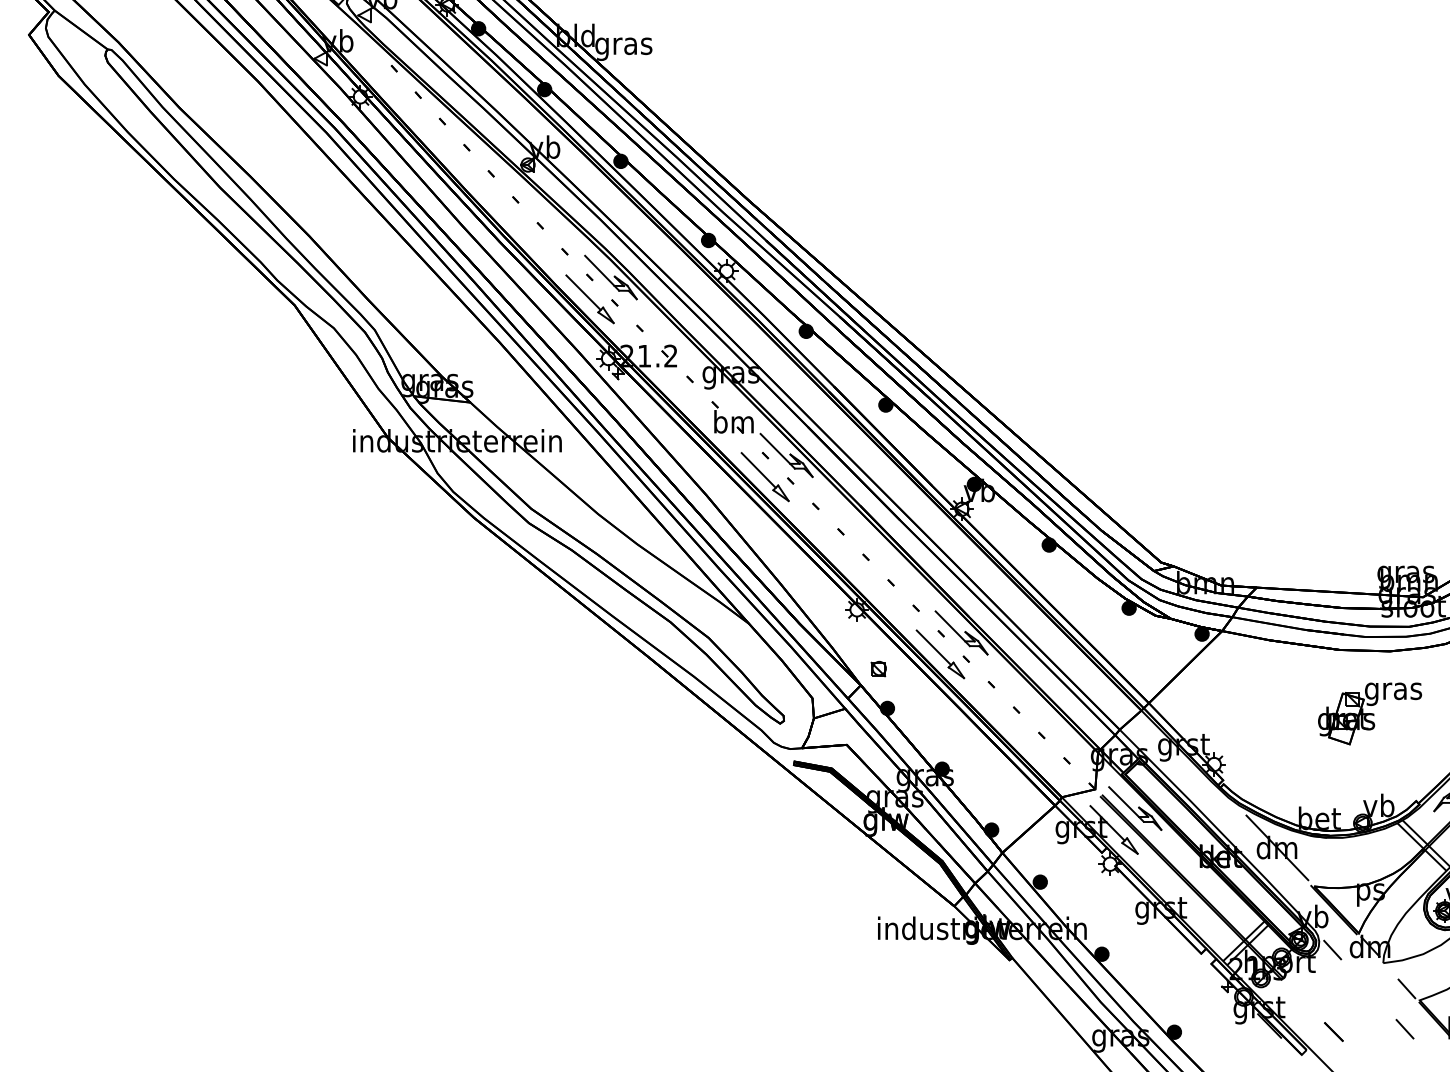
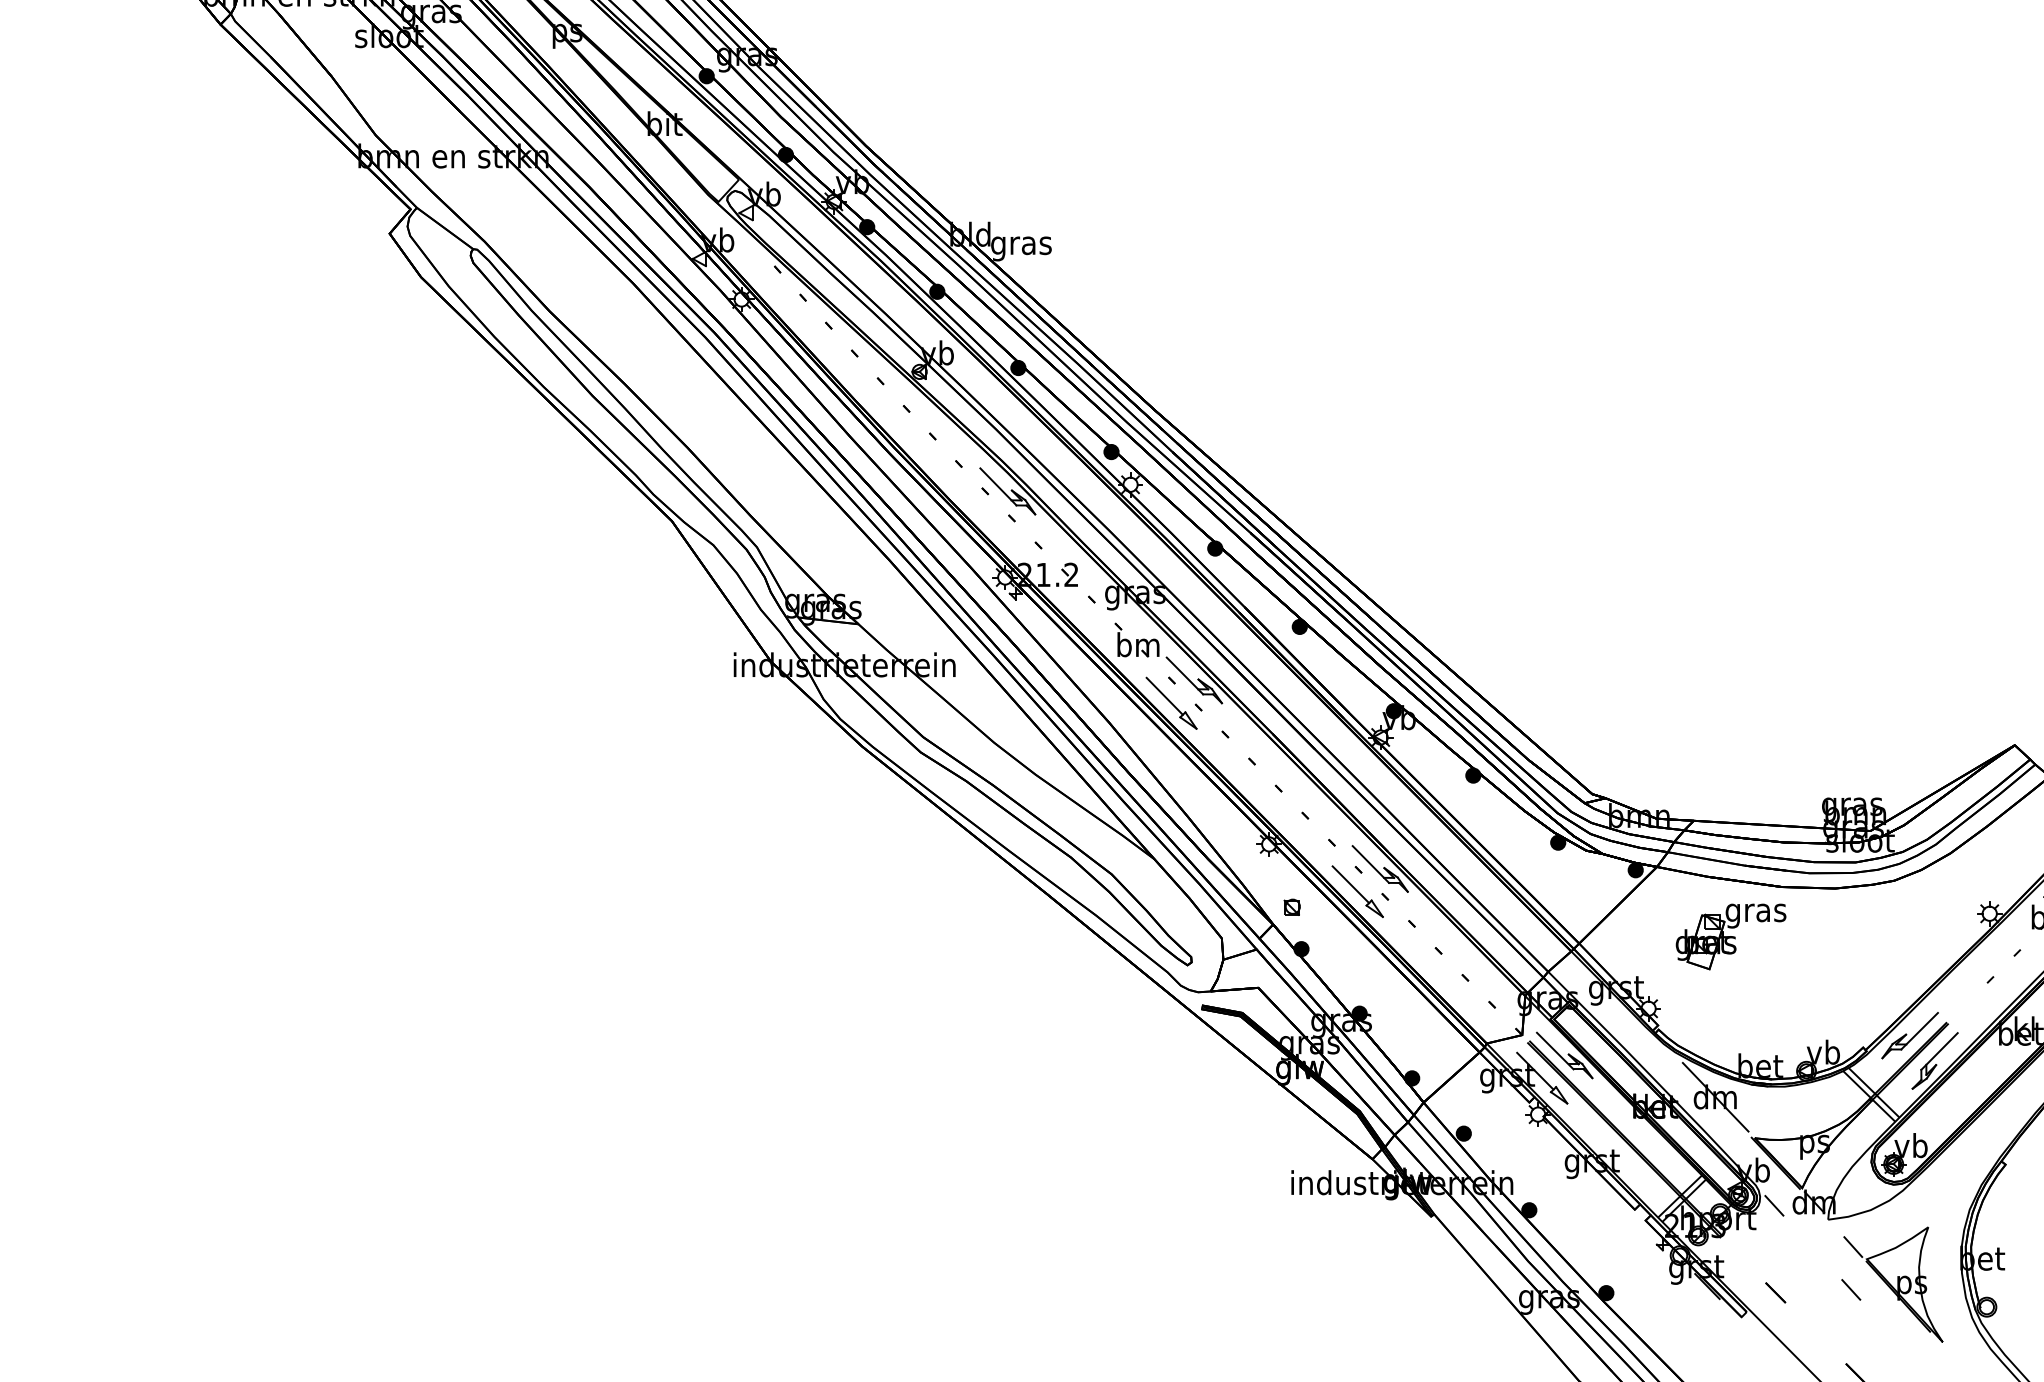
part: (589, 299) -> (985, 514), removed
part: (1369, 713) -> (1730, 936), moved

